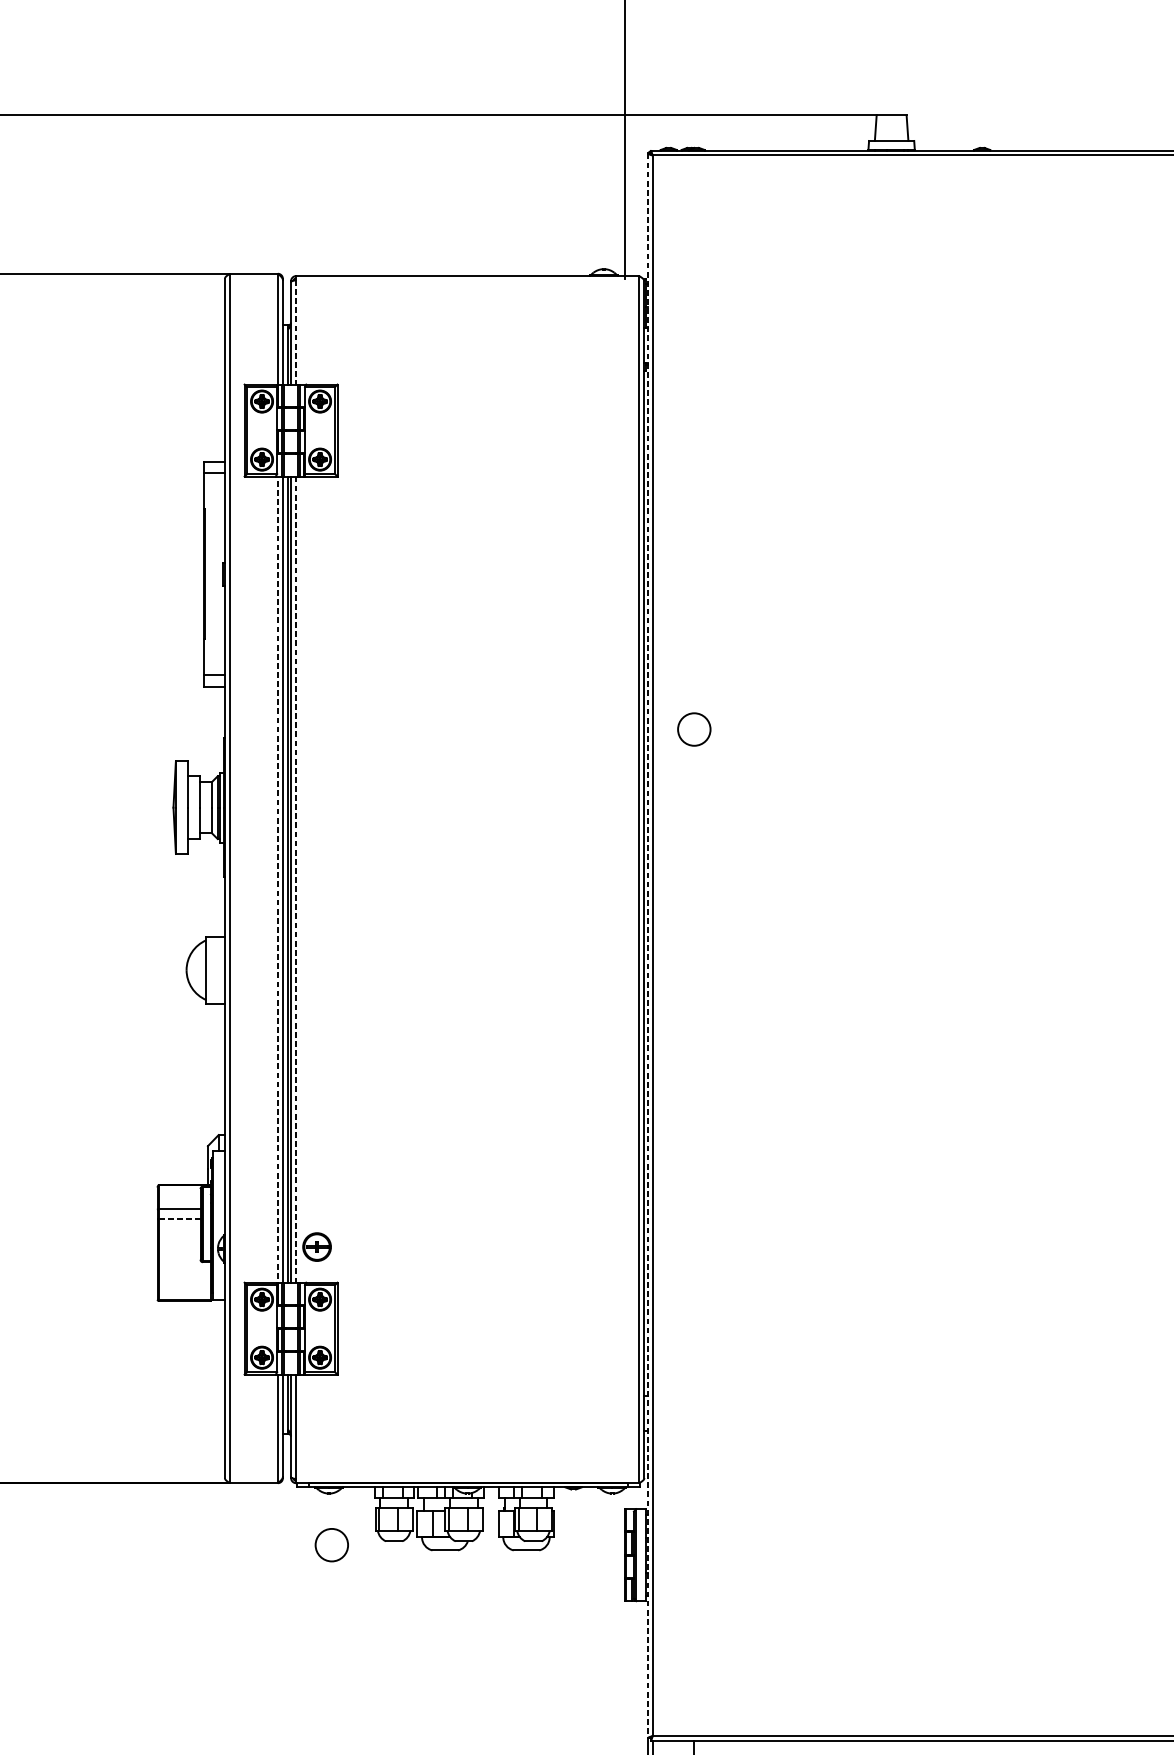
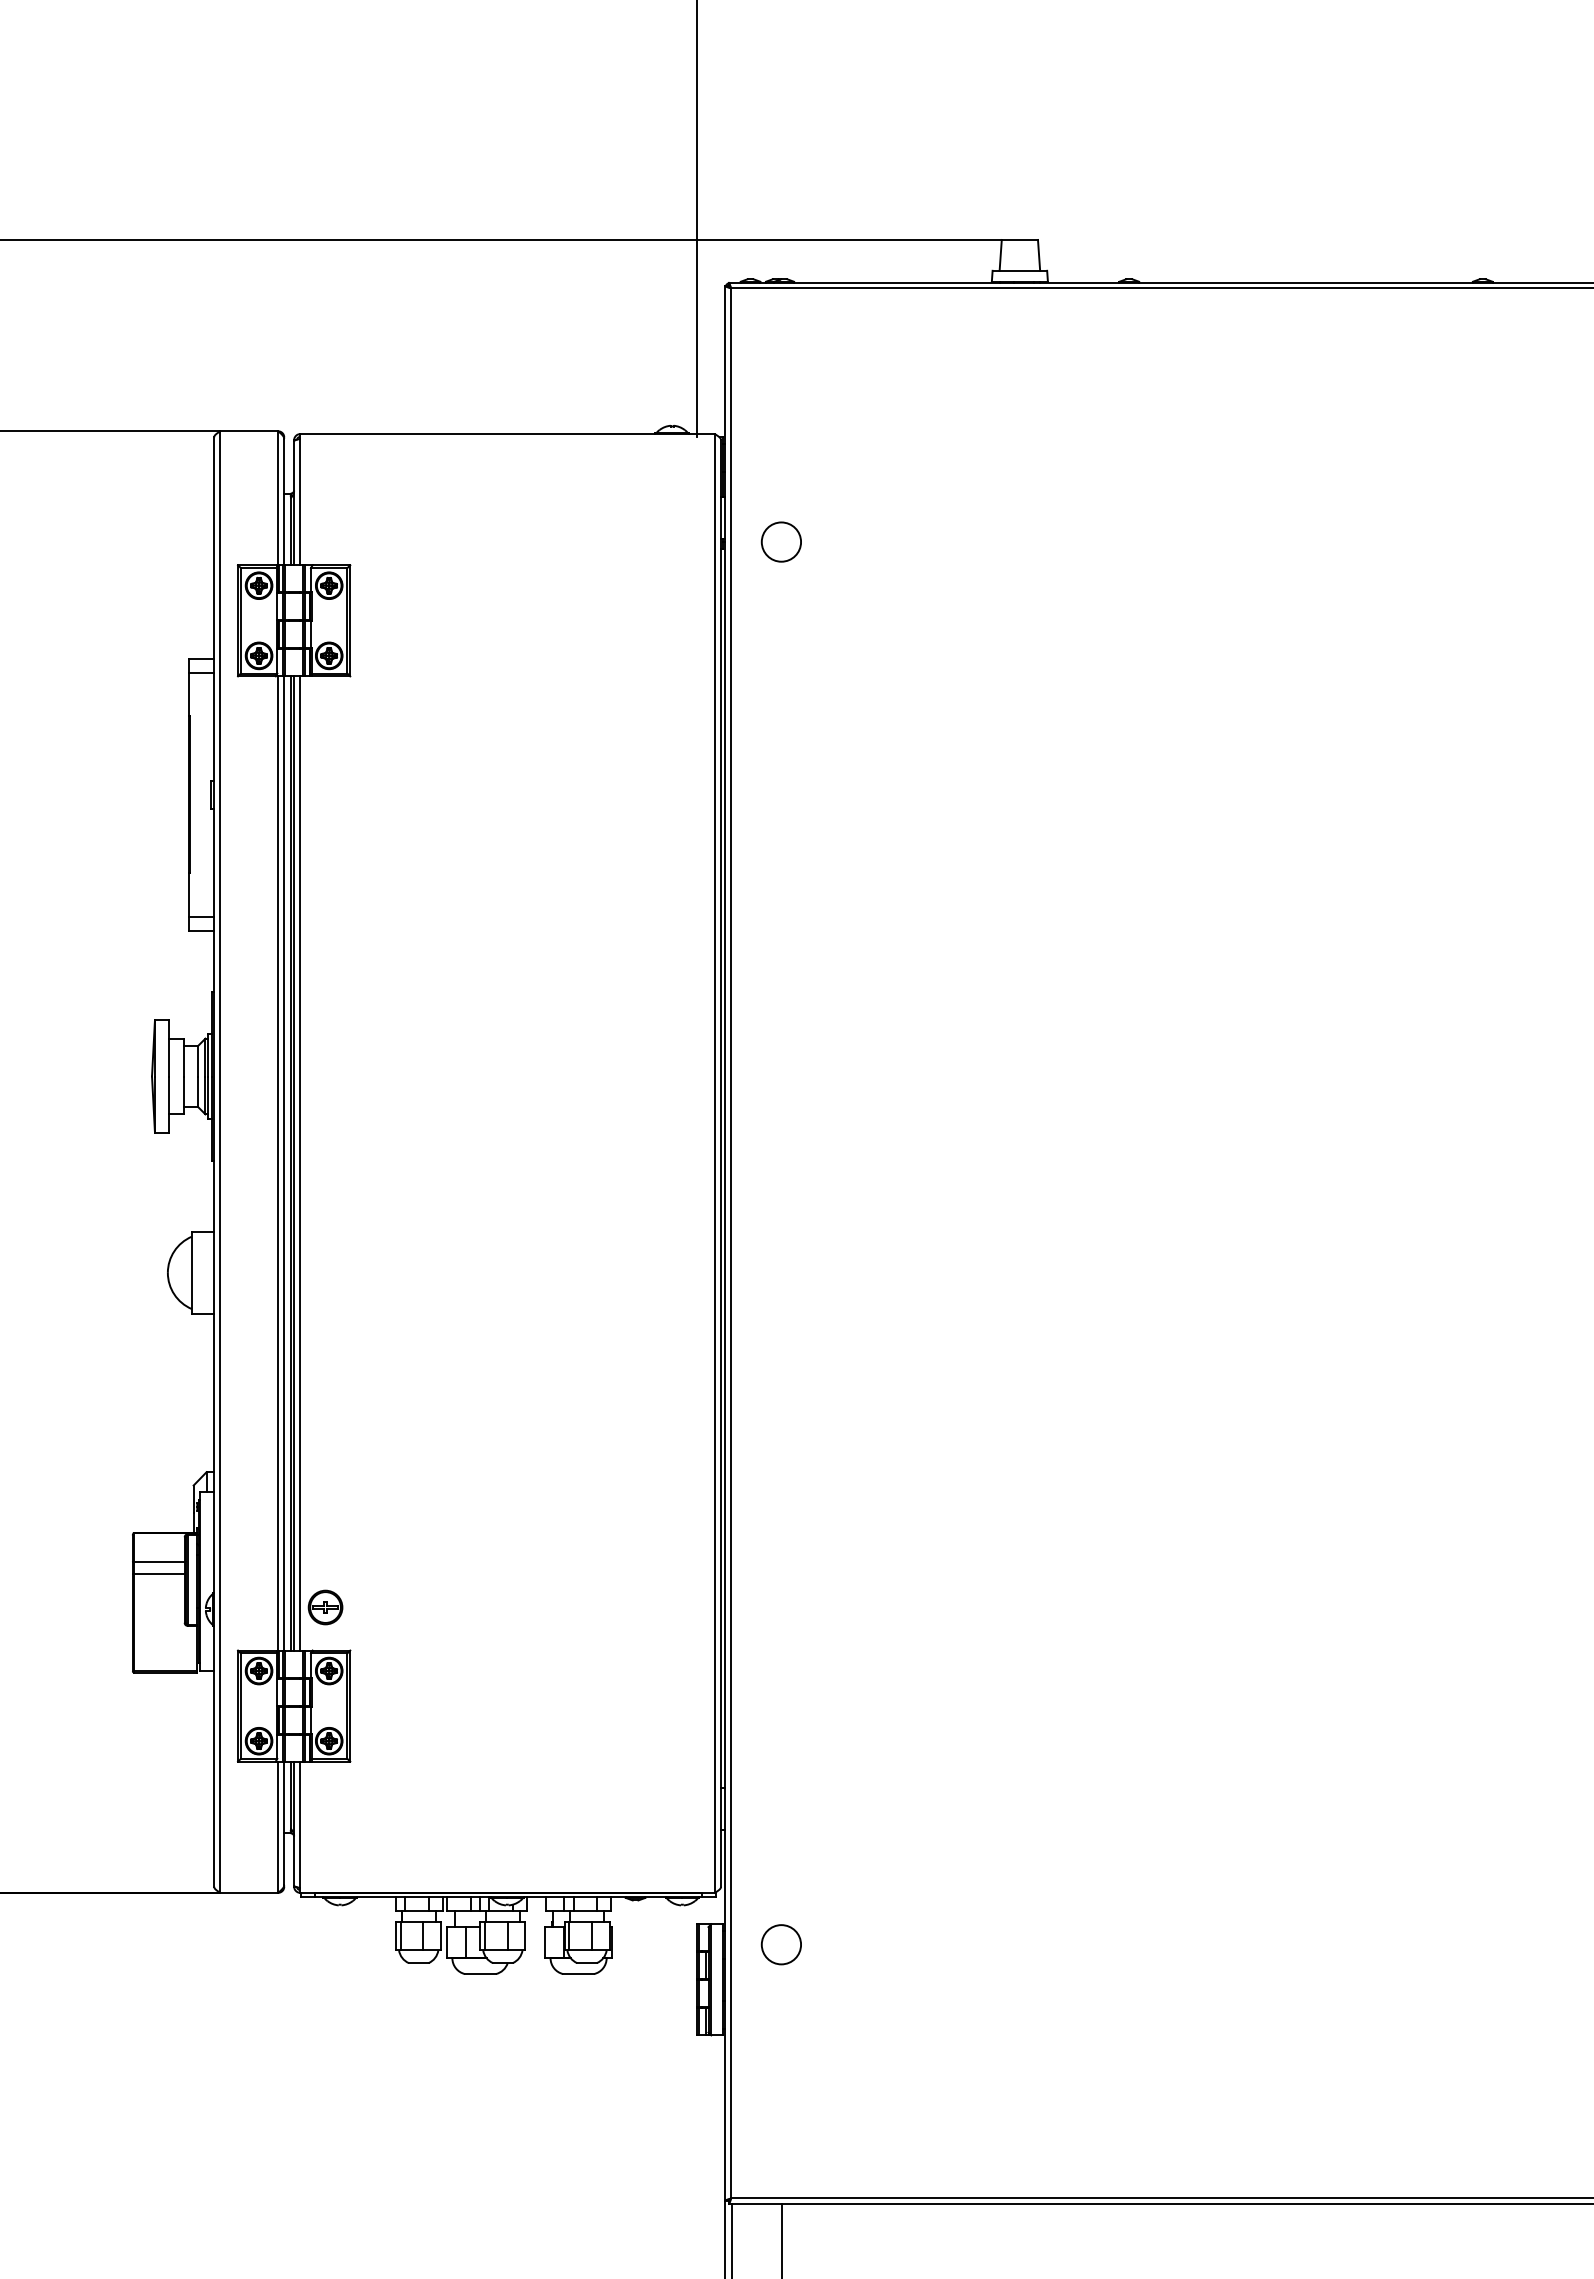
line: (296, 332) -> (300, 502), dashed -> solid
circle: (693, 729) -> (780, 541), moved
line: (296, 879) -> (300, 1163), dashed -> solid
line: (278, 891) -> (278, 1177), dashed -> solid
line: (648, 945) -> (725, 1243), dashed -> solid
line: (179, 1219) -> (159, 1574), dashed -> solid
circle: (331, 1544) -> (780, 1944), moved

